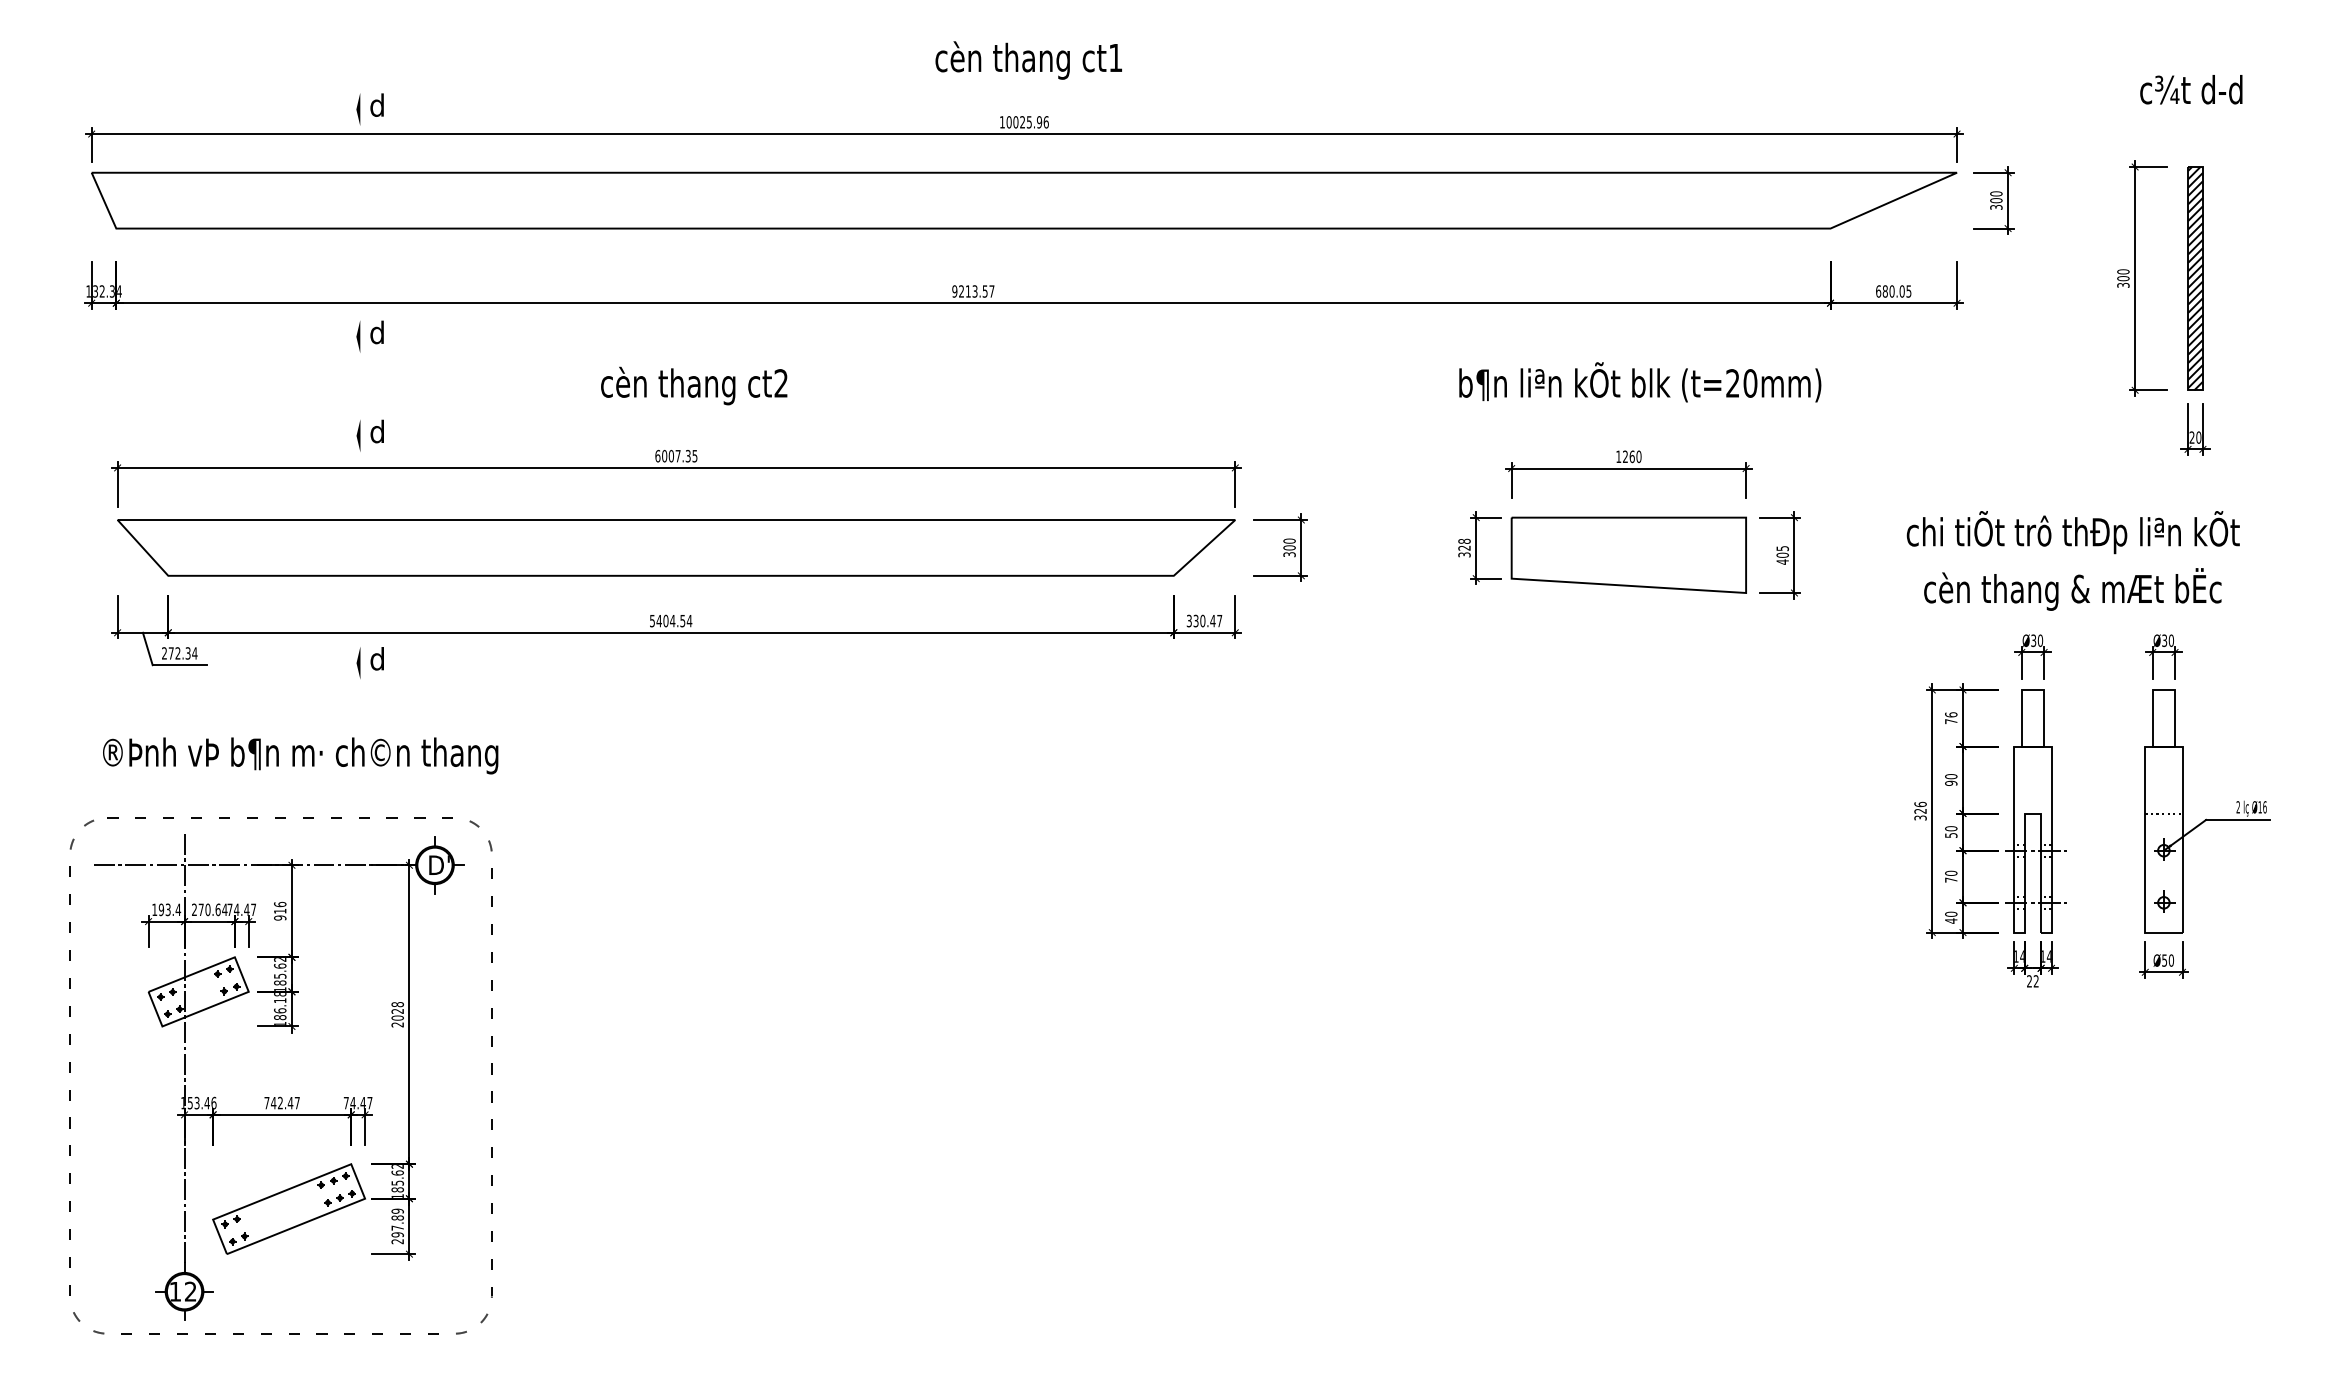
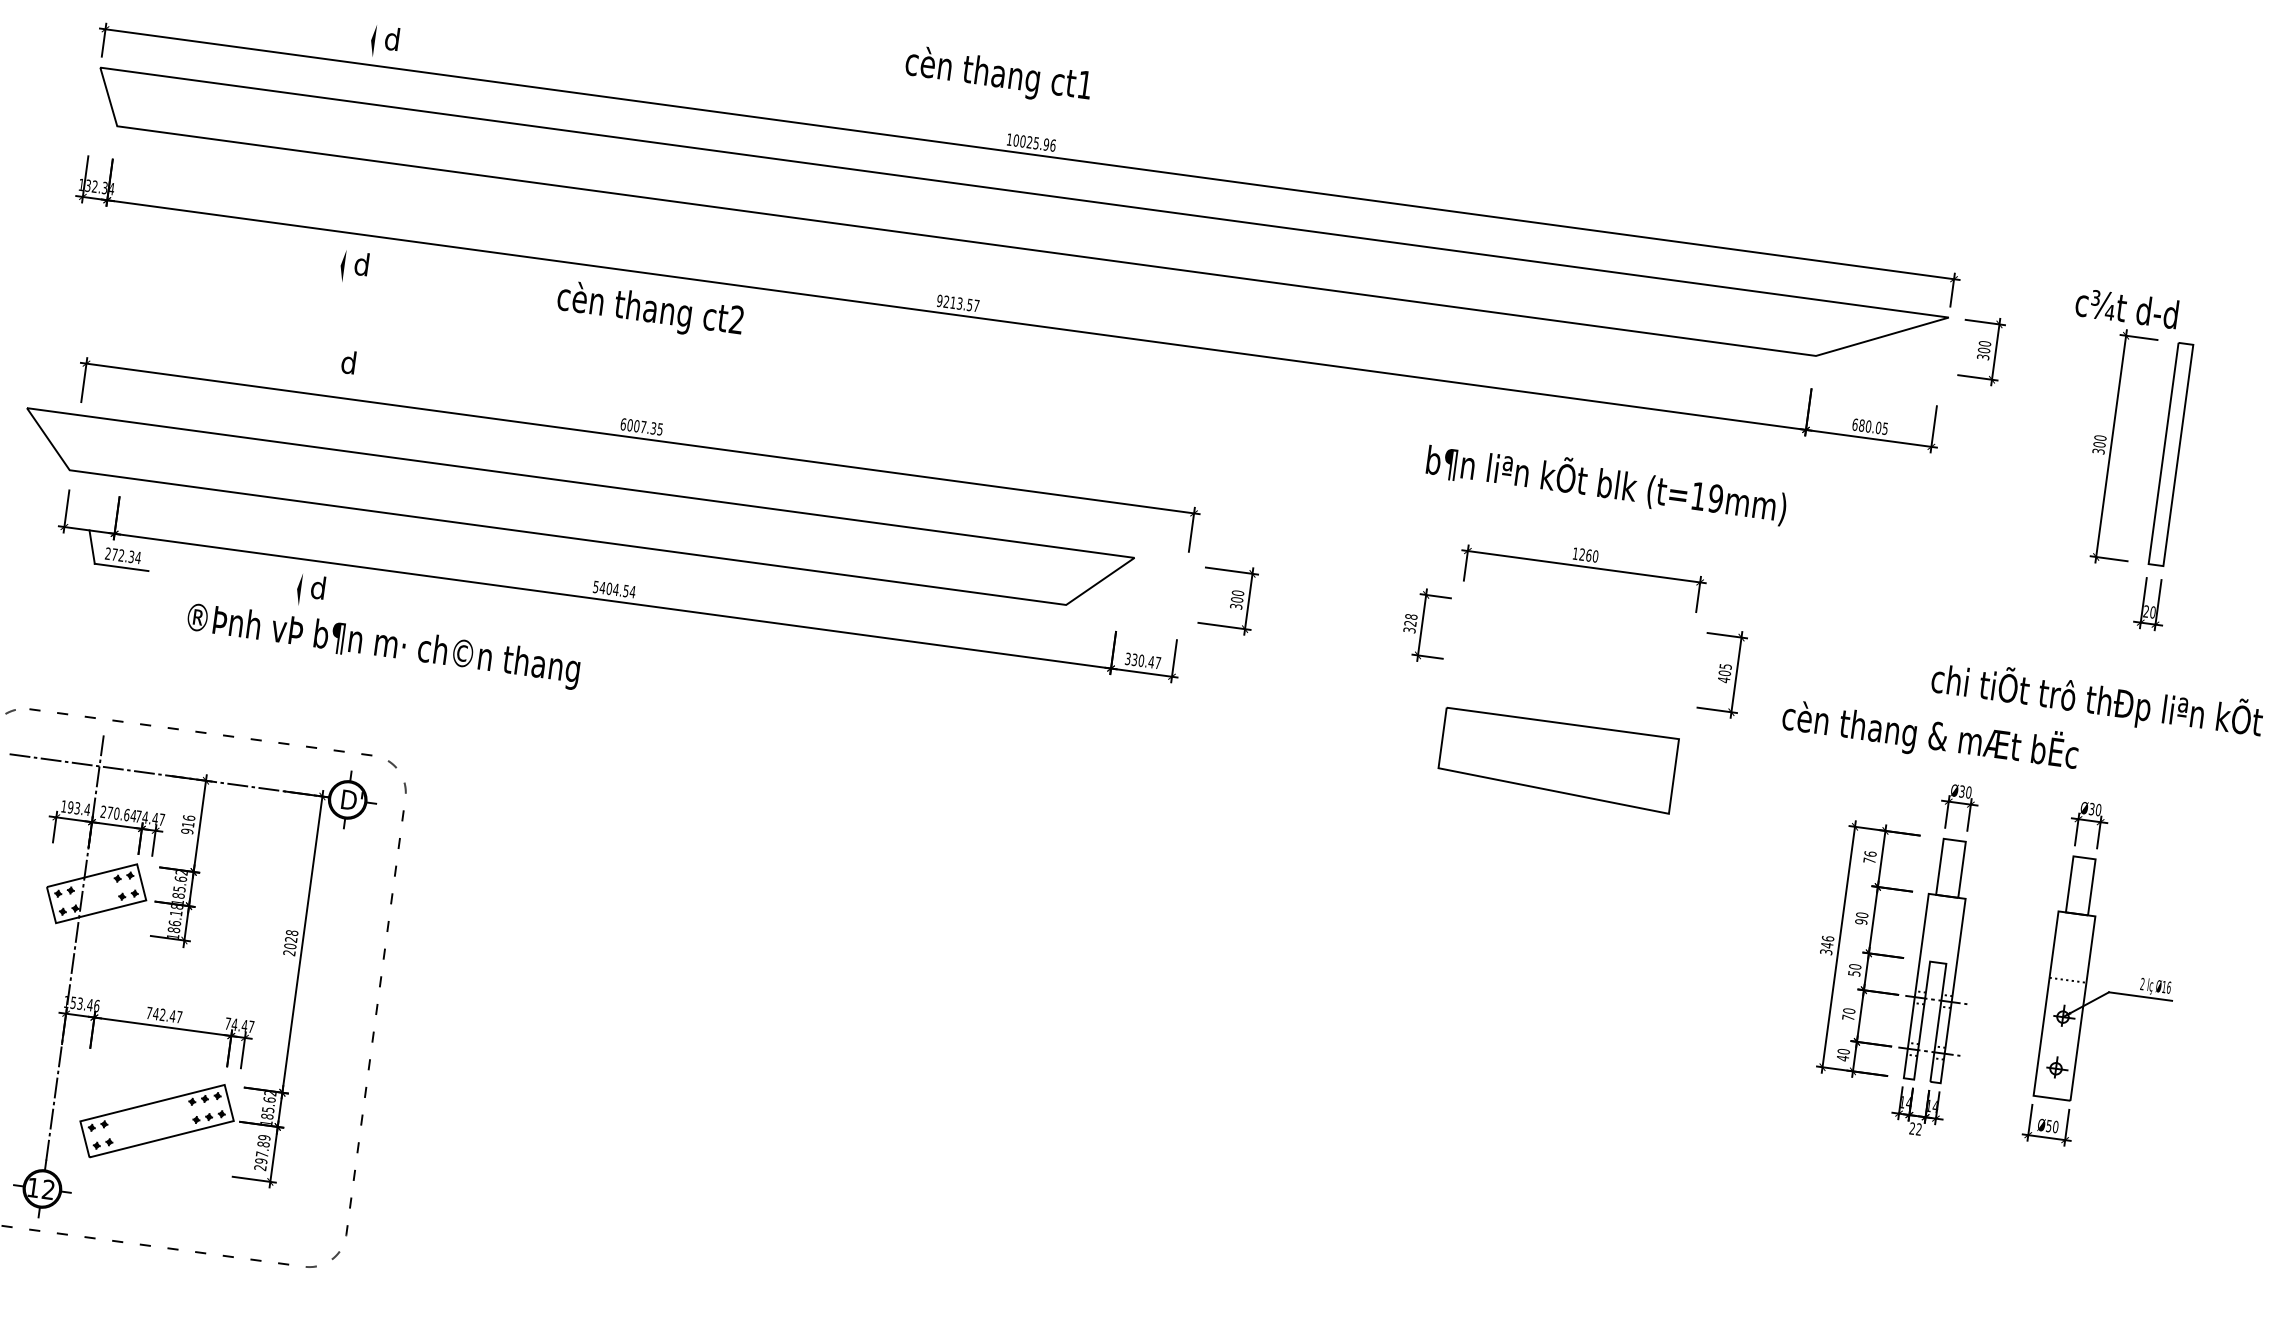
text: (1028, 60) -> (998, 75), moved
text: (2191, 89) -> (2127, 308), moved
hatch: (2195, 278) -> (2171, 454), removed
text: (1741, 383) -> (1707, 497), (t=20mm) -> (t=19mm)
text: (694, 385) -> (650, 310), moved
line: (358, 435) -> (329, 363), removed
text: (2072, 532) -> (2096, 700), moved
part: (676, 547) -> (577, 510), moved
part: (1628, 554) -> (1557, 759), moved
text: (2072, 589) -> (1930, 735), moved
text: (300, 755) -> (383, 645), moved
text: (1920, 811) -> (1827, 945), 326 -> 346

